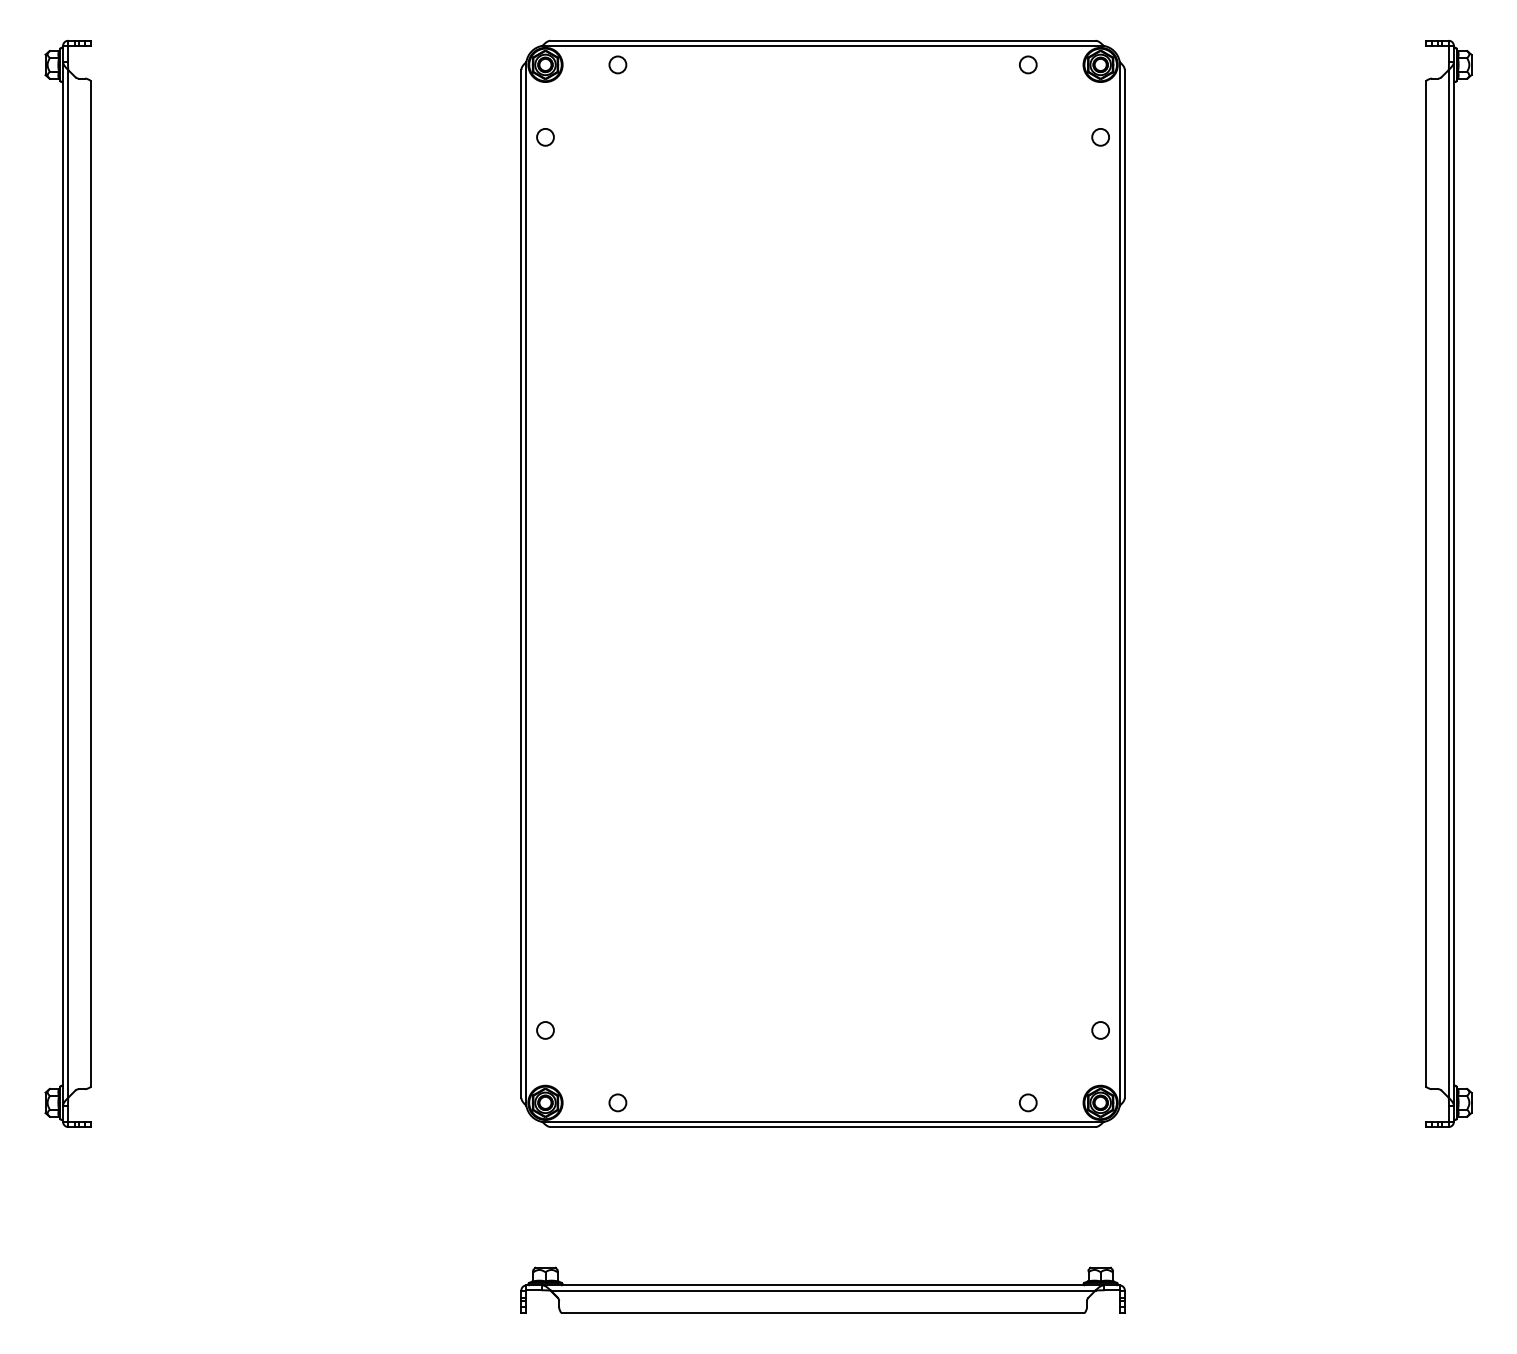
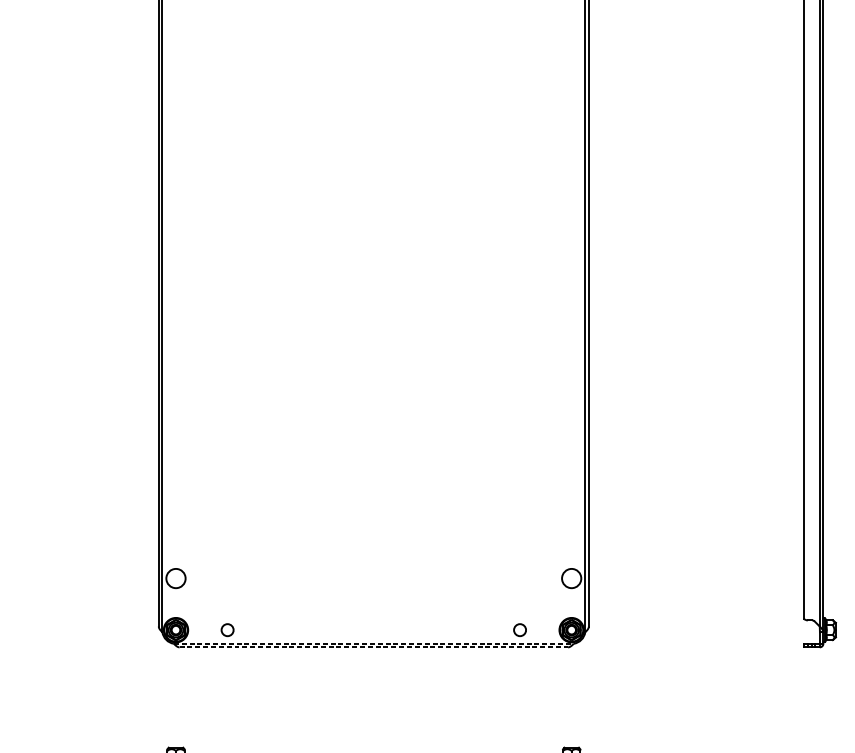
circle: (545, 1030) -> (176, 578), size x1.6
circle: (1100, 1030) -> (571, 578), size x1.6
line: (823, 1121) -> (374, 643), solid -> dashed
line: (823, 1127) -> (374, 647), solid -> dashed

